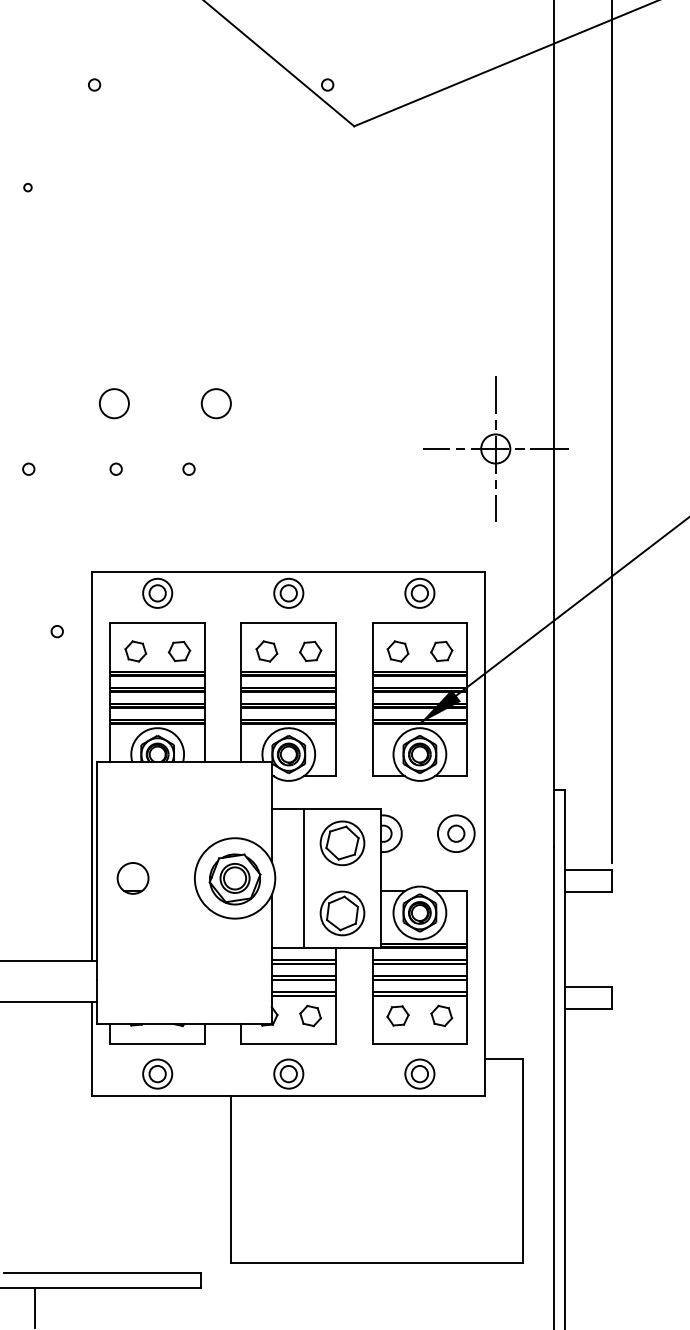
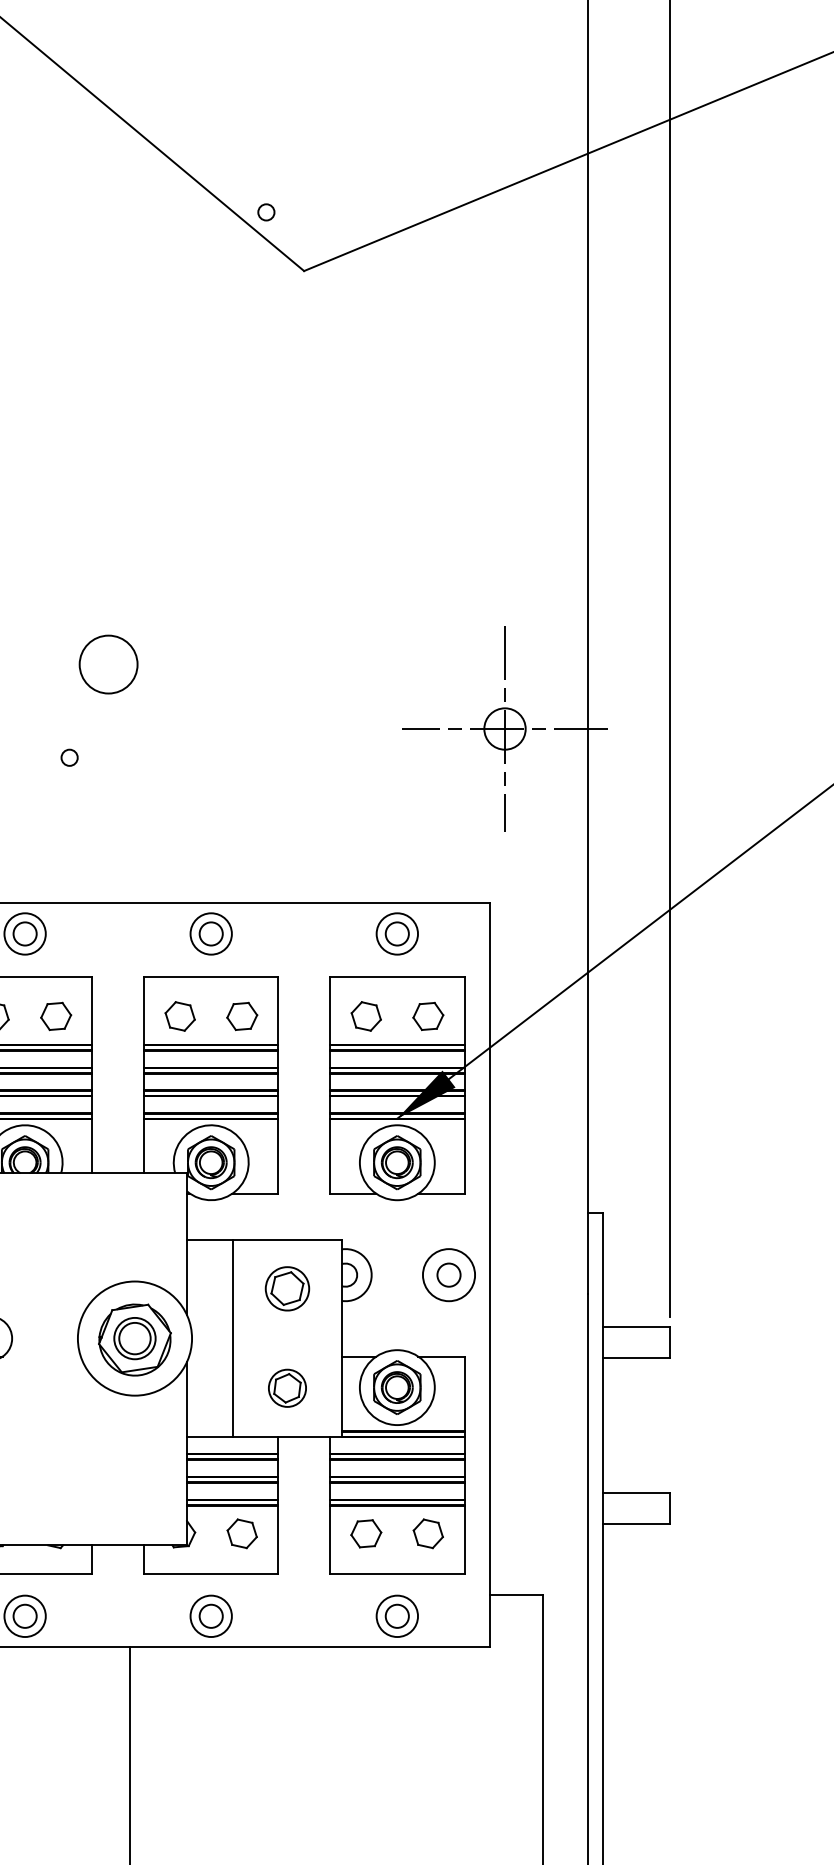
circle: (215, 403) -> (107, 664), size x1.4
part: (342, 843) -> (287, 1288), size x0.7
part: (342, 913) -> (287, 1388), size x0.6

